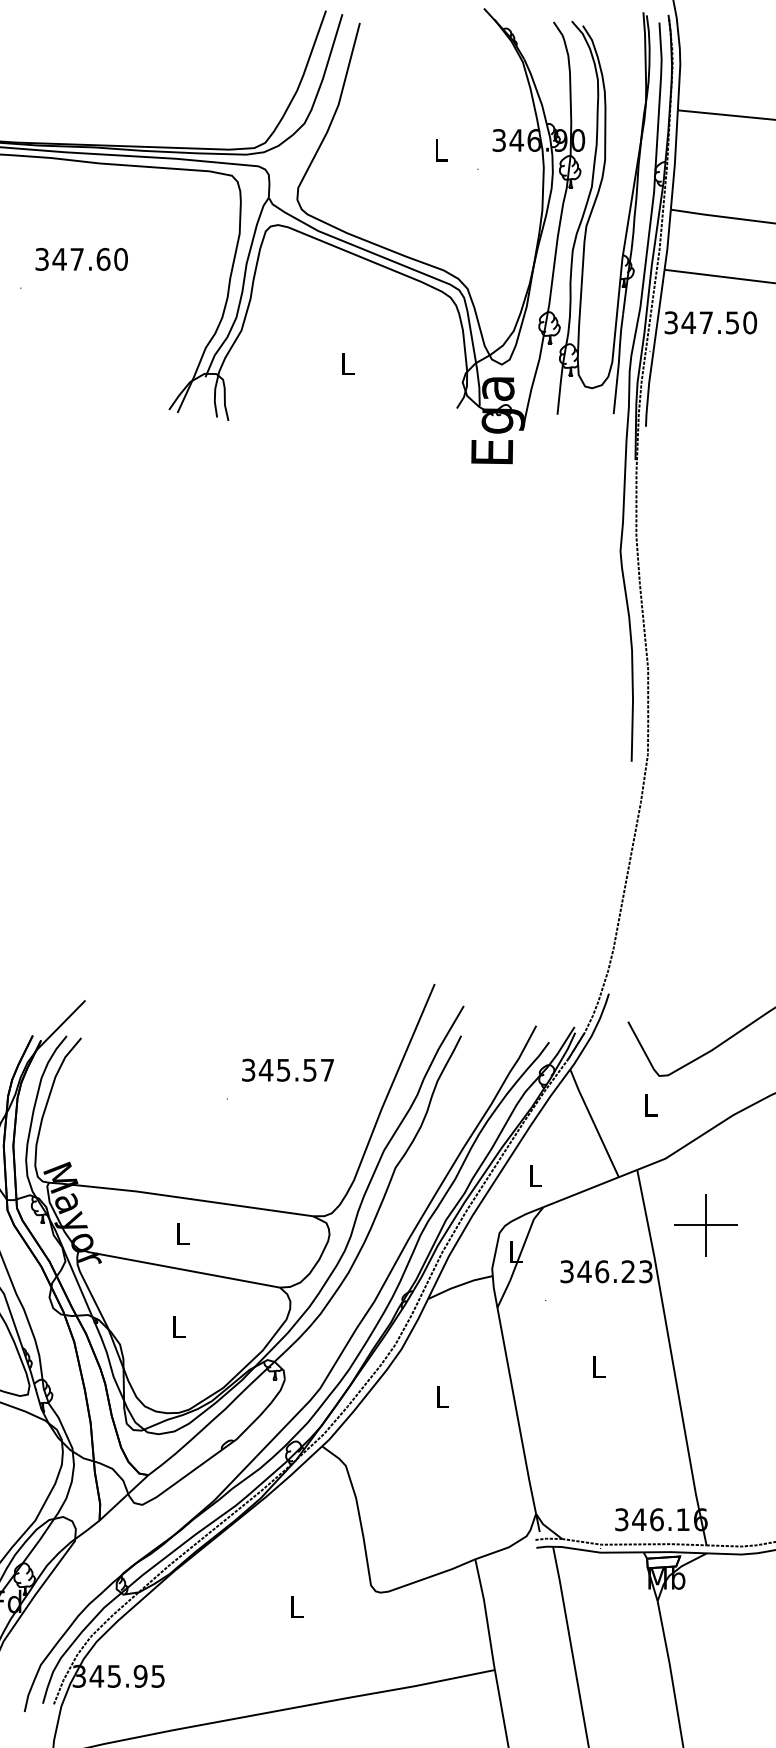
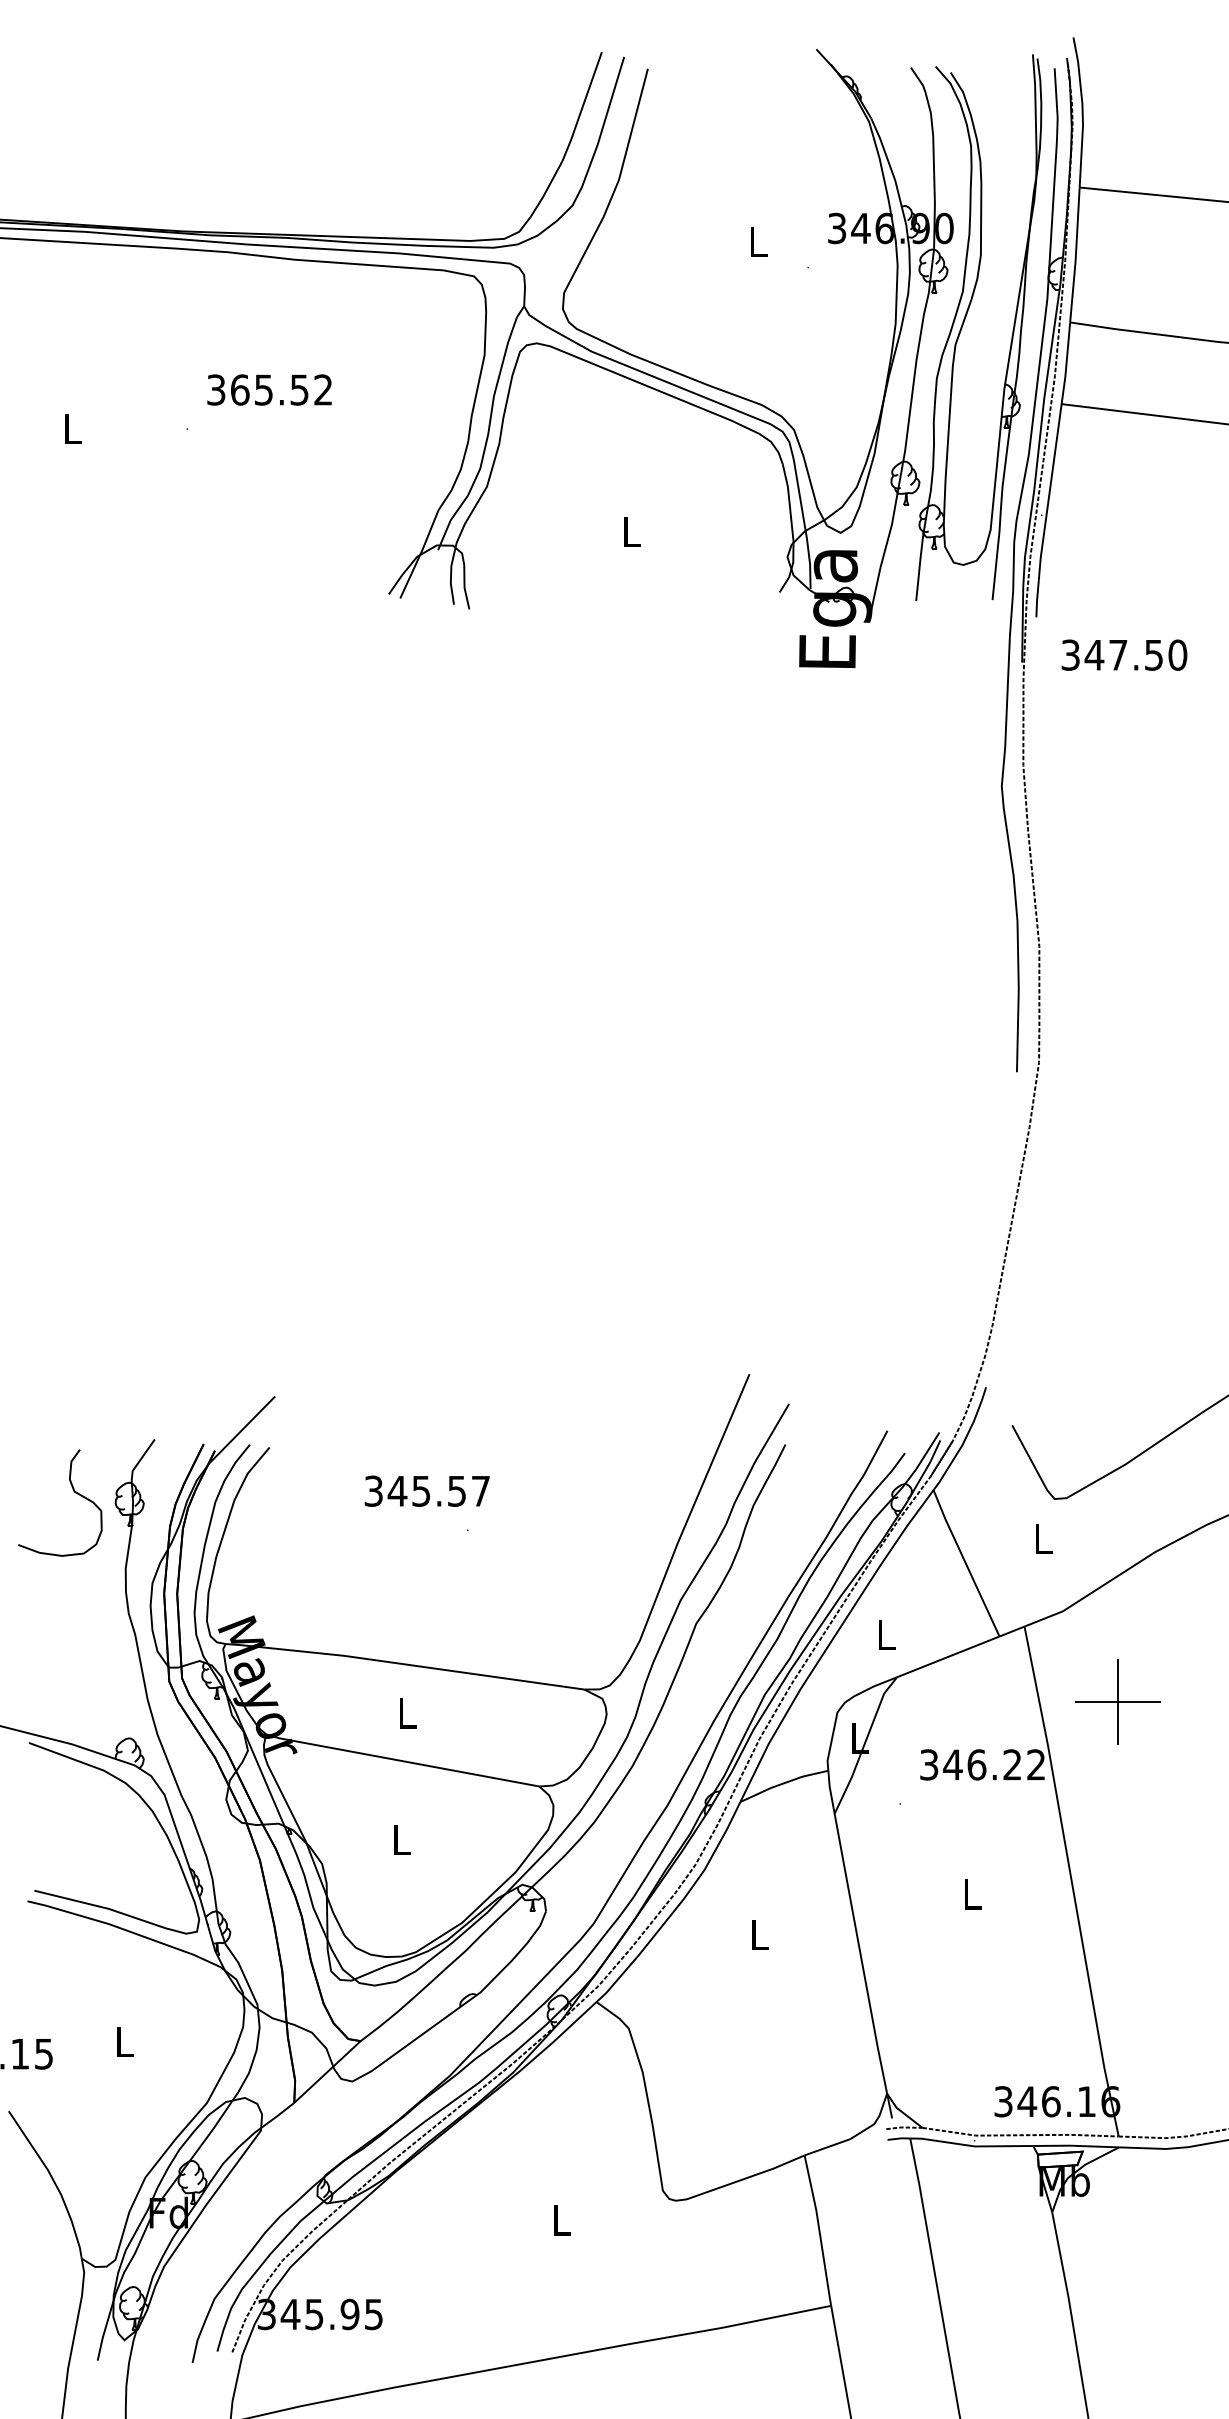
text: (90, 259) -> (281, 389), 347.60 -> 365.52
text: (710, 322) -> (1124, 654), moved
text: (287, 1069) -> (426, 1490), moved
text: (646, 1271) -> (1036, 1764), 346.23 -> 346.22

